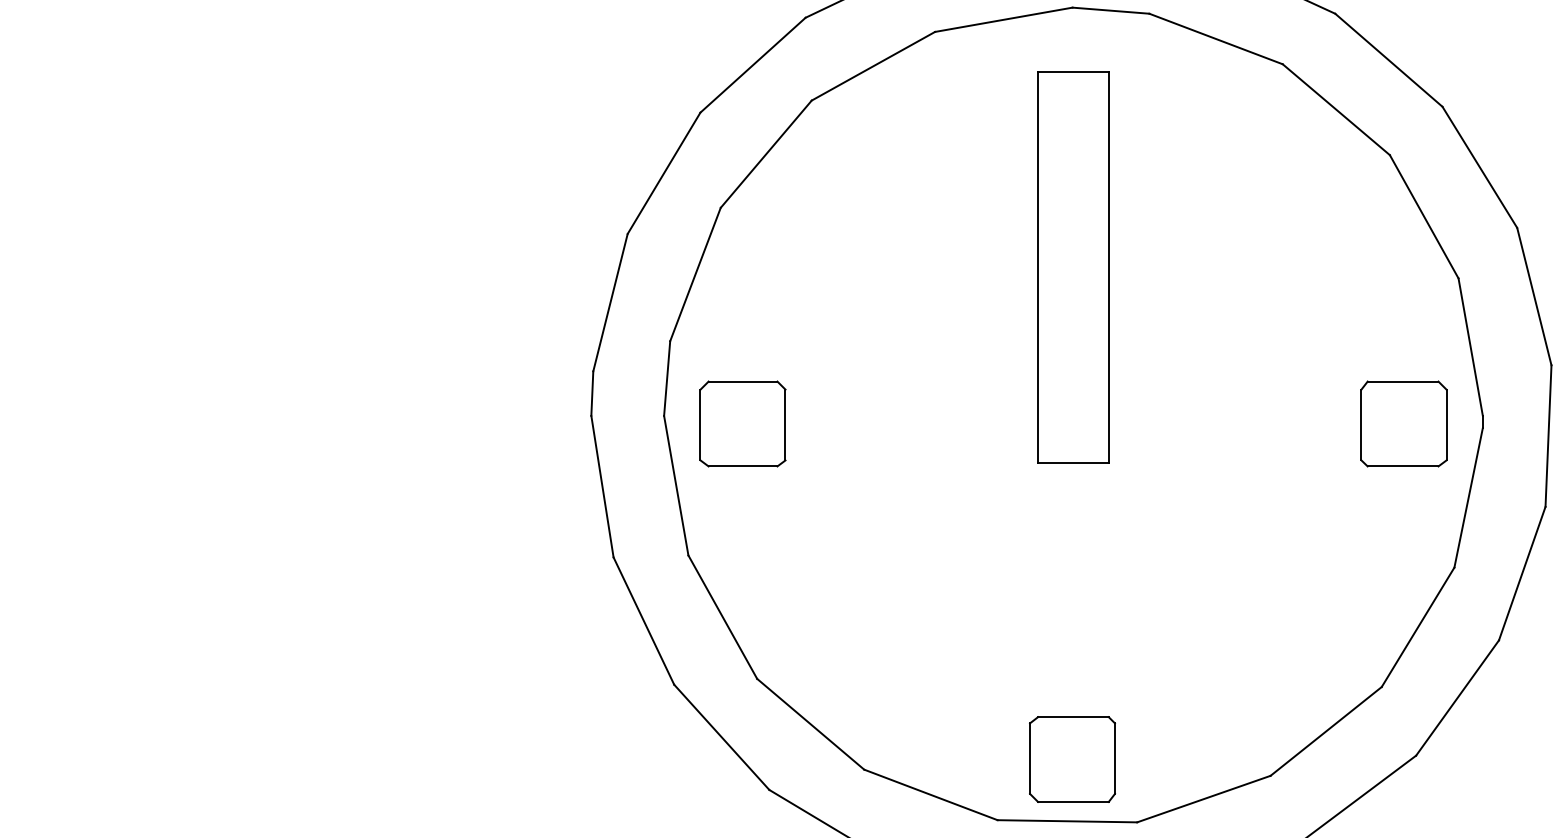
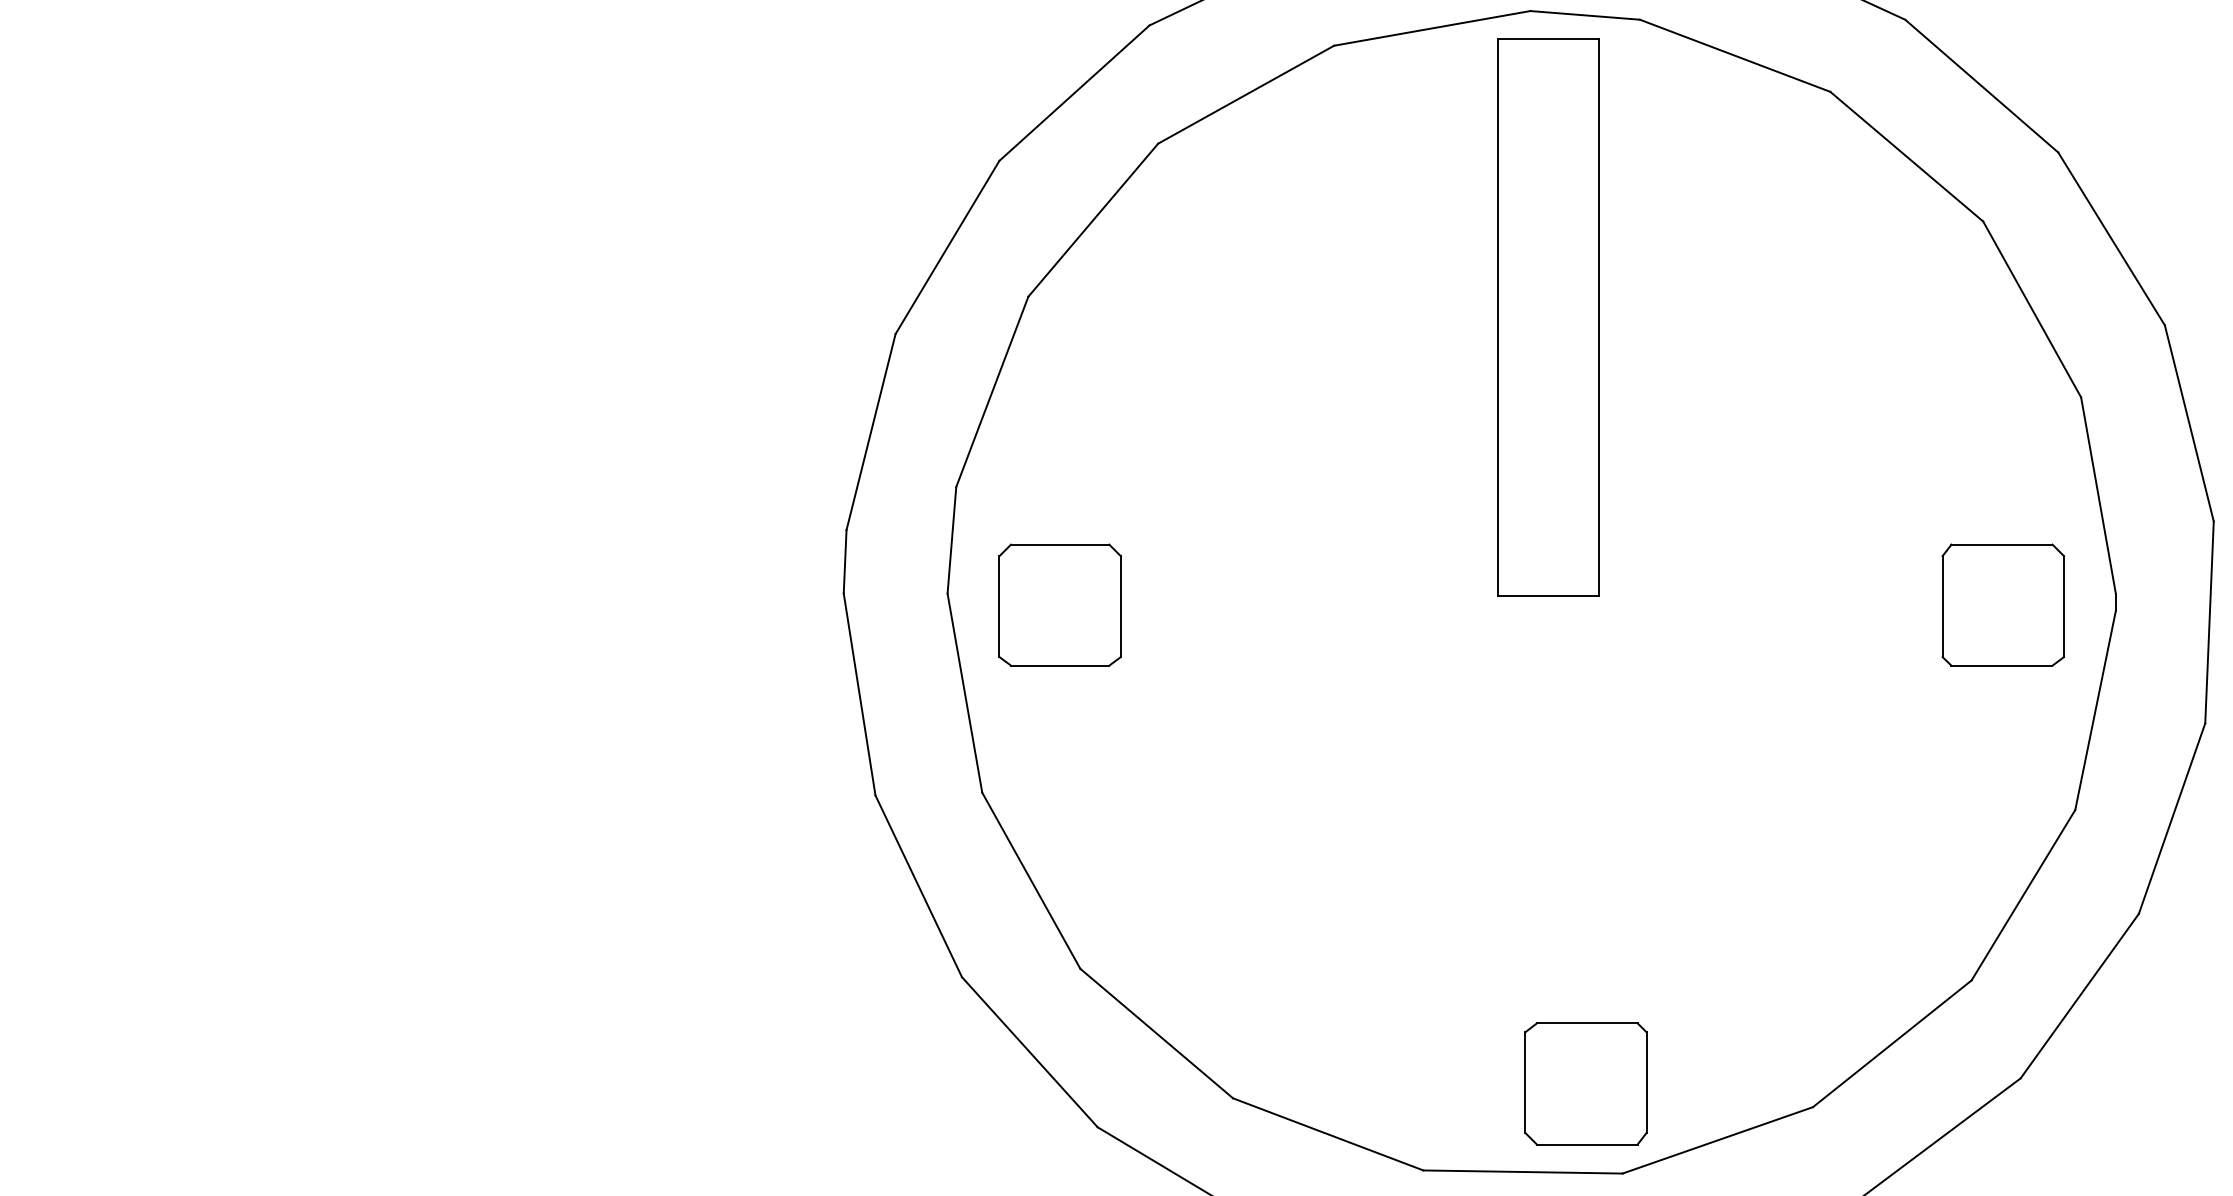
part: (1073, 267) -> (1548, 317), moved
part: (1072, 759) -> (1585, 1083), moved

